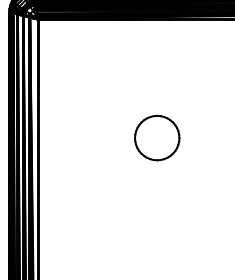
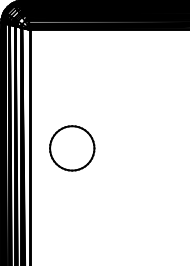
part: (157, 137) -> (72, 147), moved

